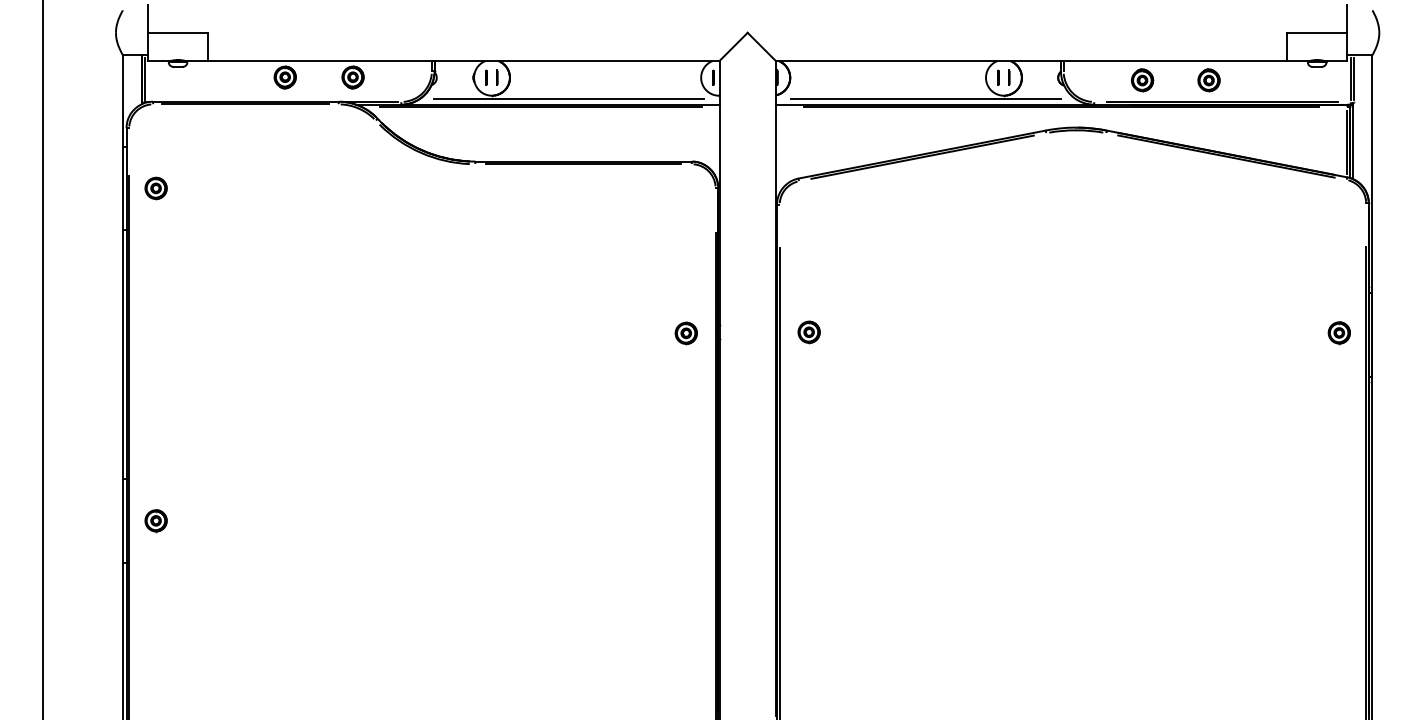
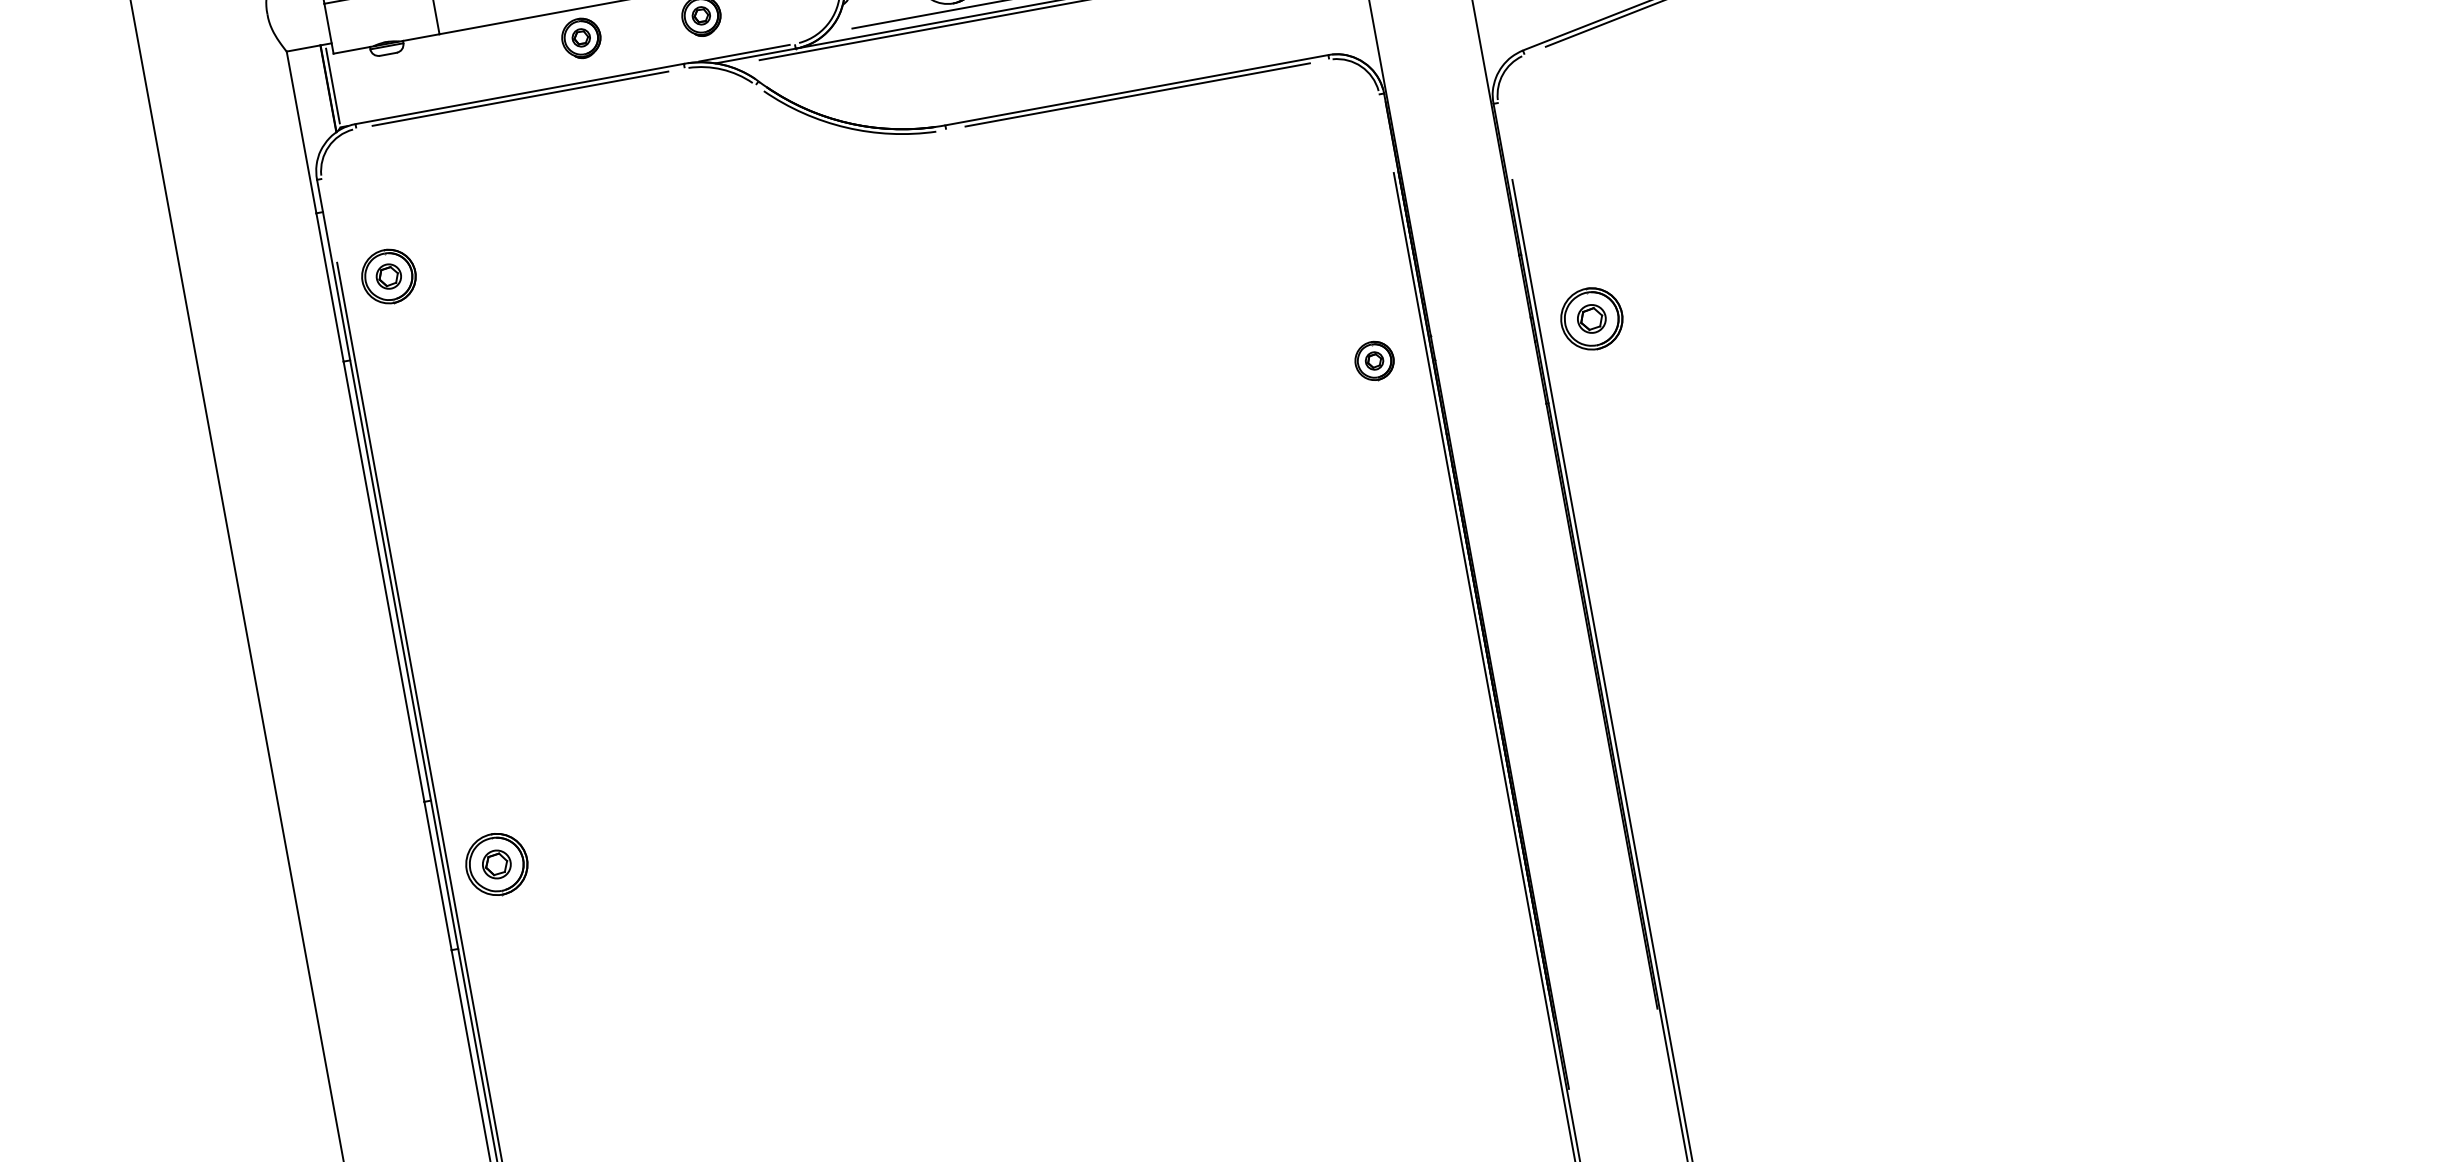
part: (155, 188) -> (387, 276), size x1.4
part: (808, 332) -> (1590, 319), size x1.6
part: (155, 521) -> (496, 866), size x1.6

